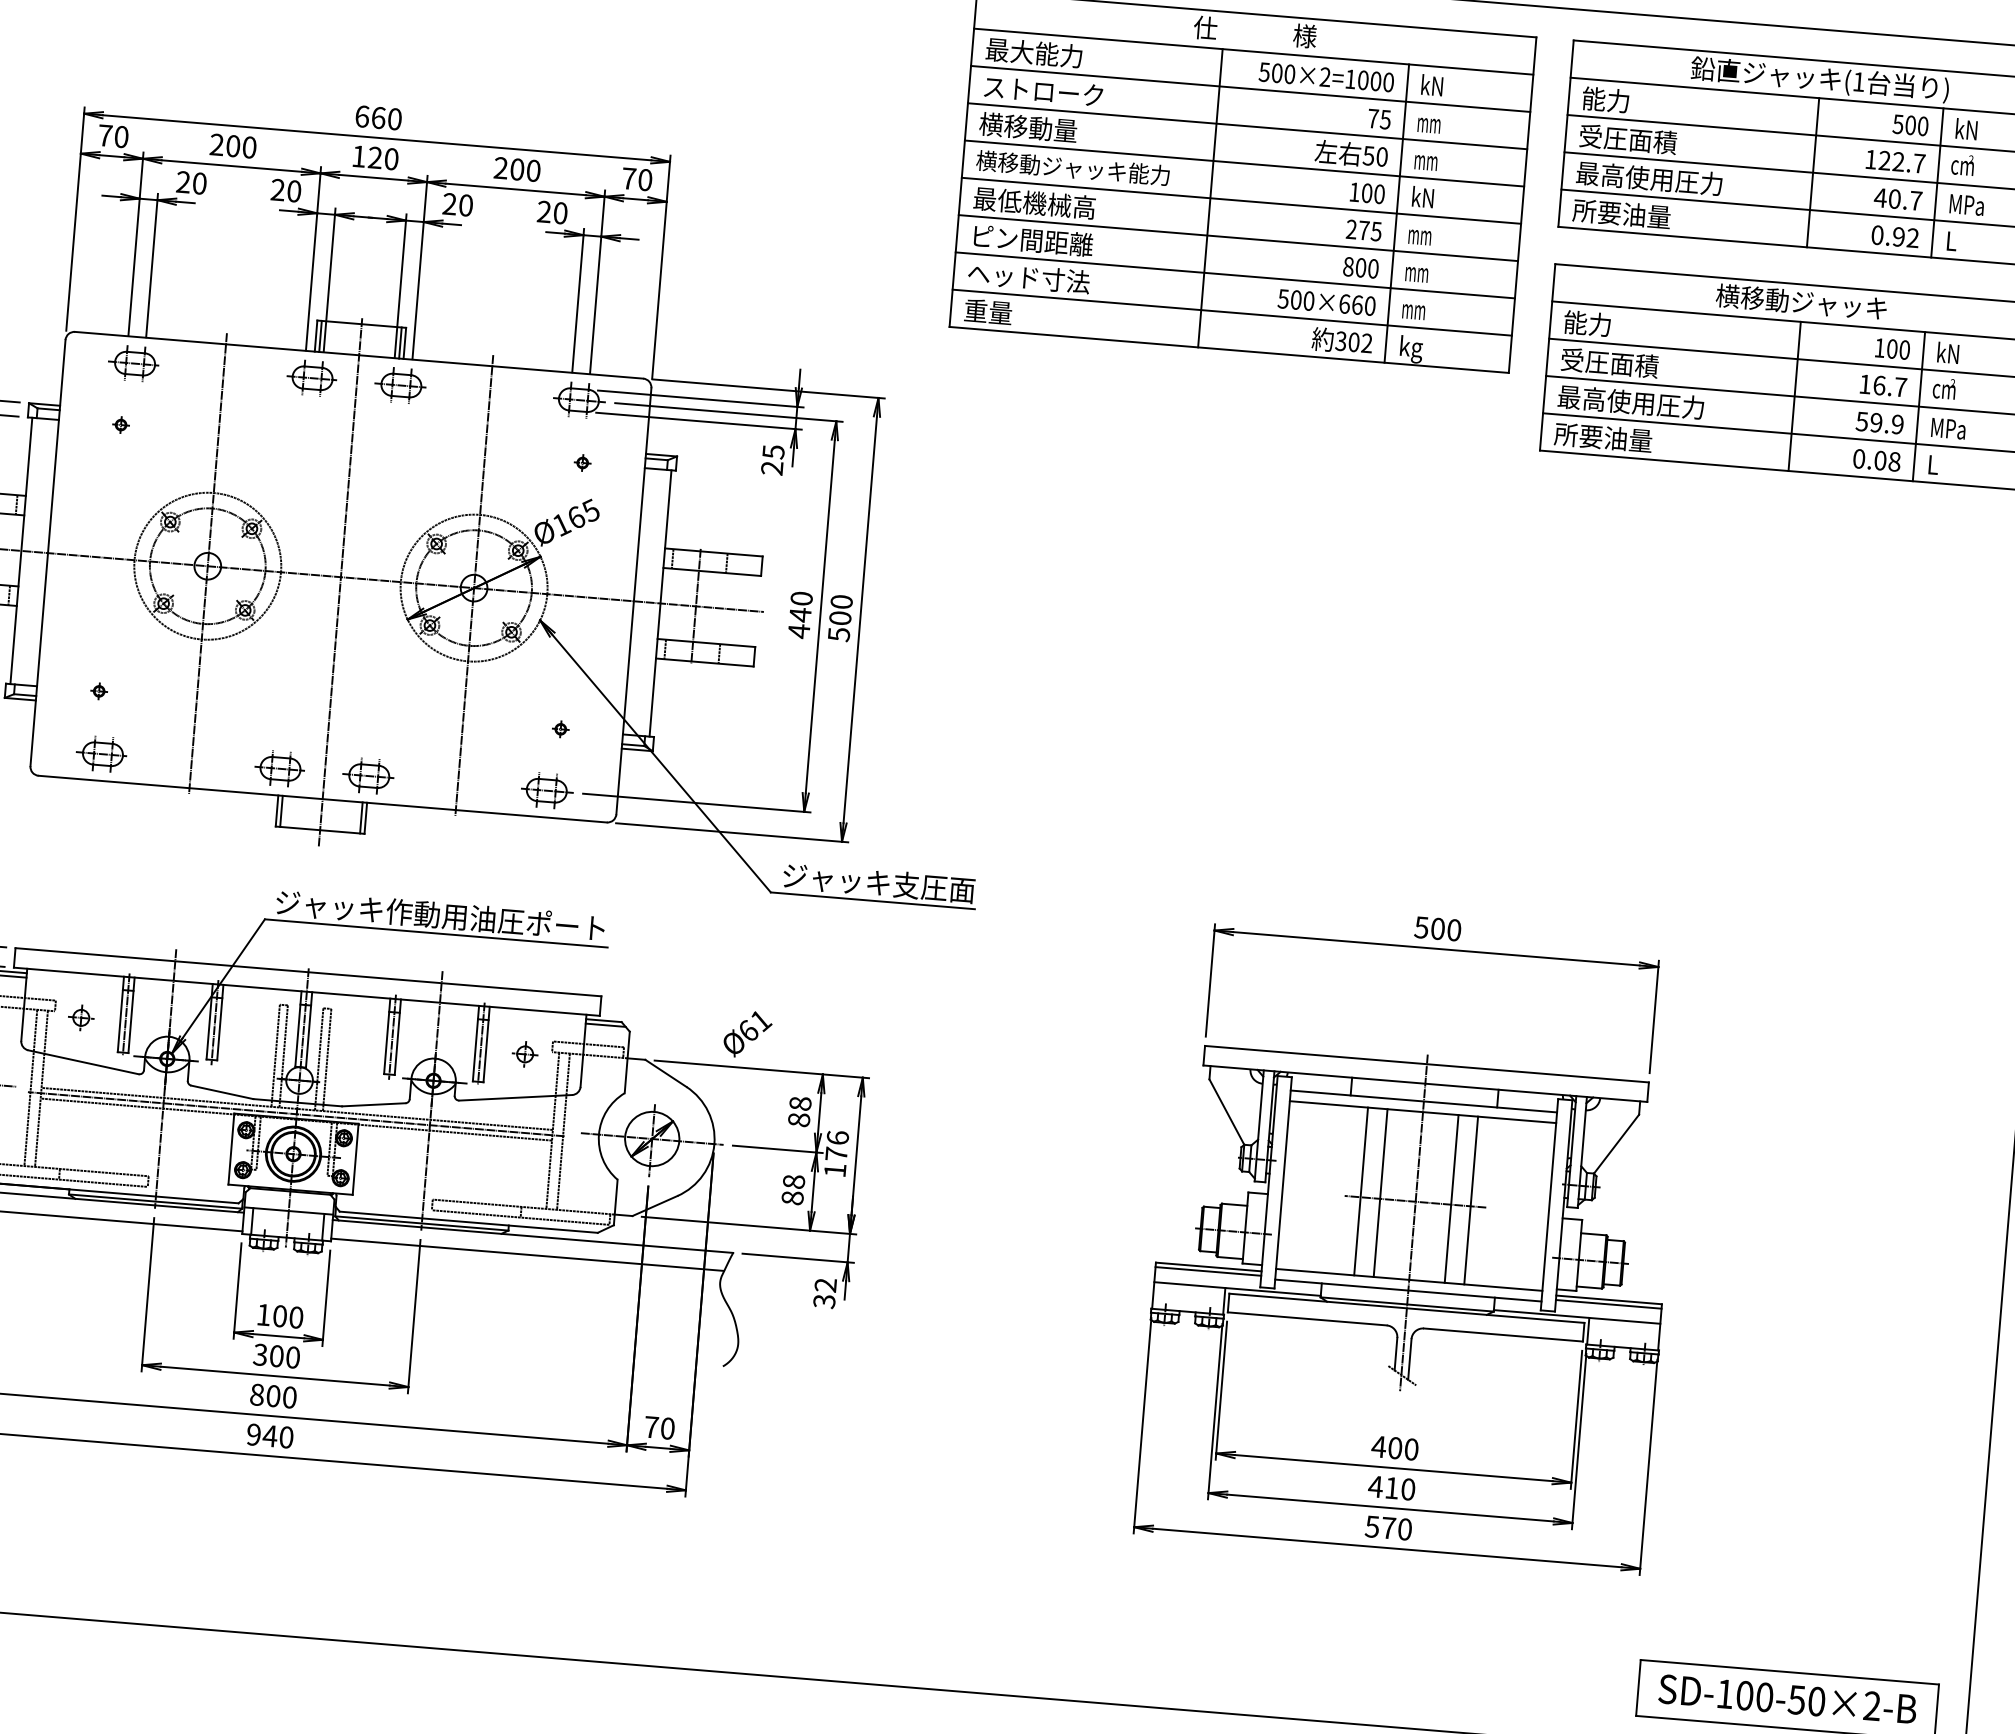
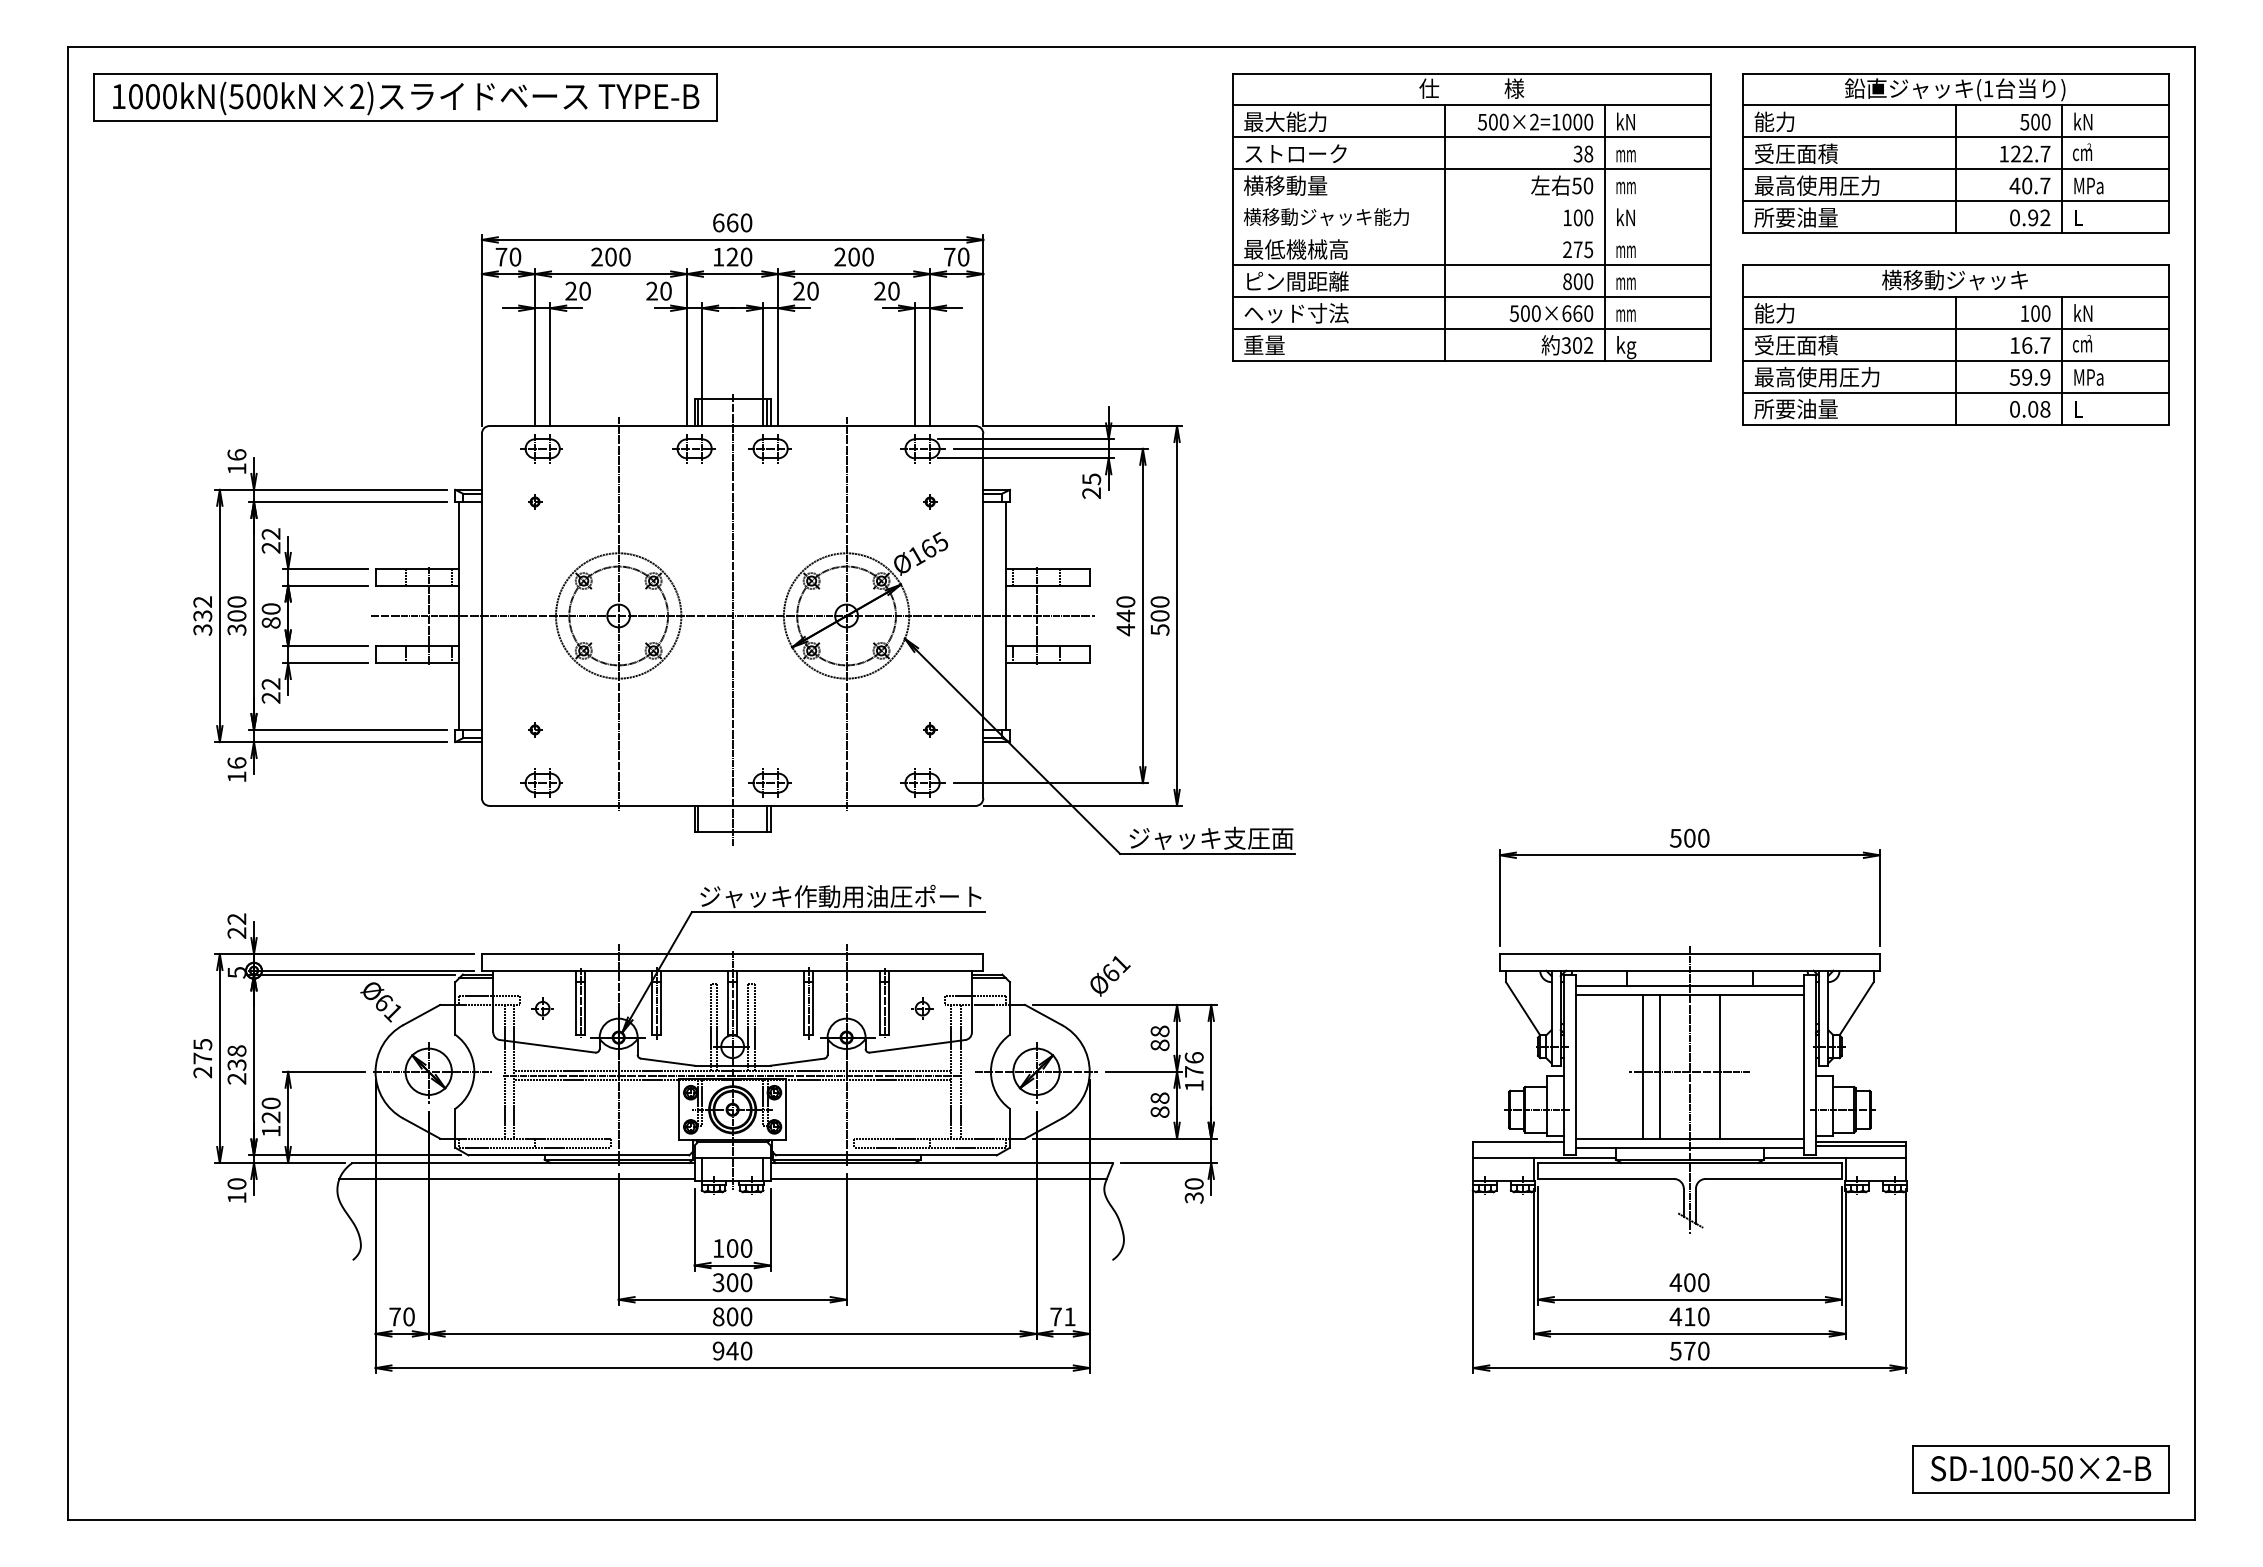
text: (1379, 118) -> (1583, 153), 75 -> 38
line: (1244, 163) -> (1471, 201), removed
line: (1241, 201) -> (1471, 233), removed
part: (279, 768) -> (693, 782), removed
line: (1470, 1200) -> (1736, 1066), removed
line: (1208, 1271) -> (1518, 1145), removed
text: (824, 1284) -> (1193, 1183), 32 -> 30
text: (667, 1428) -> (1069, 1316), 70 -> 71

